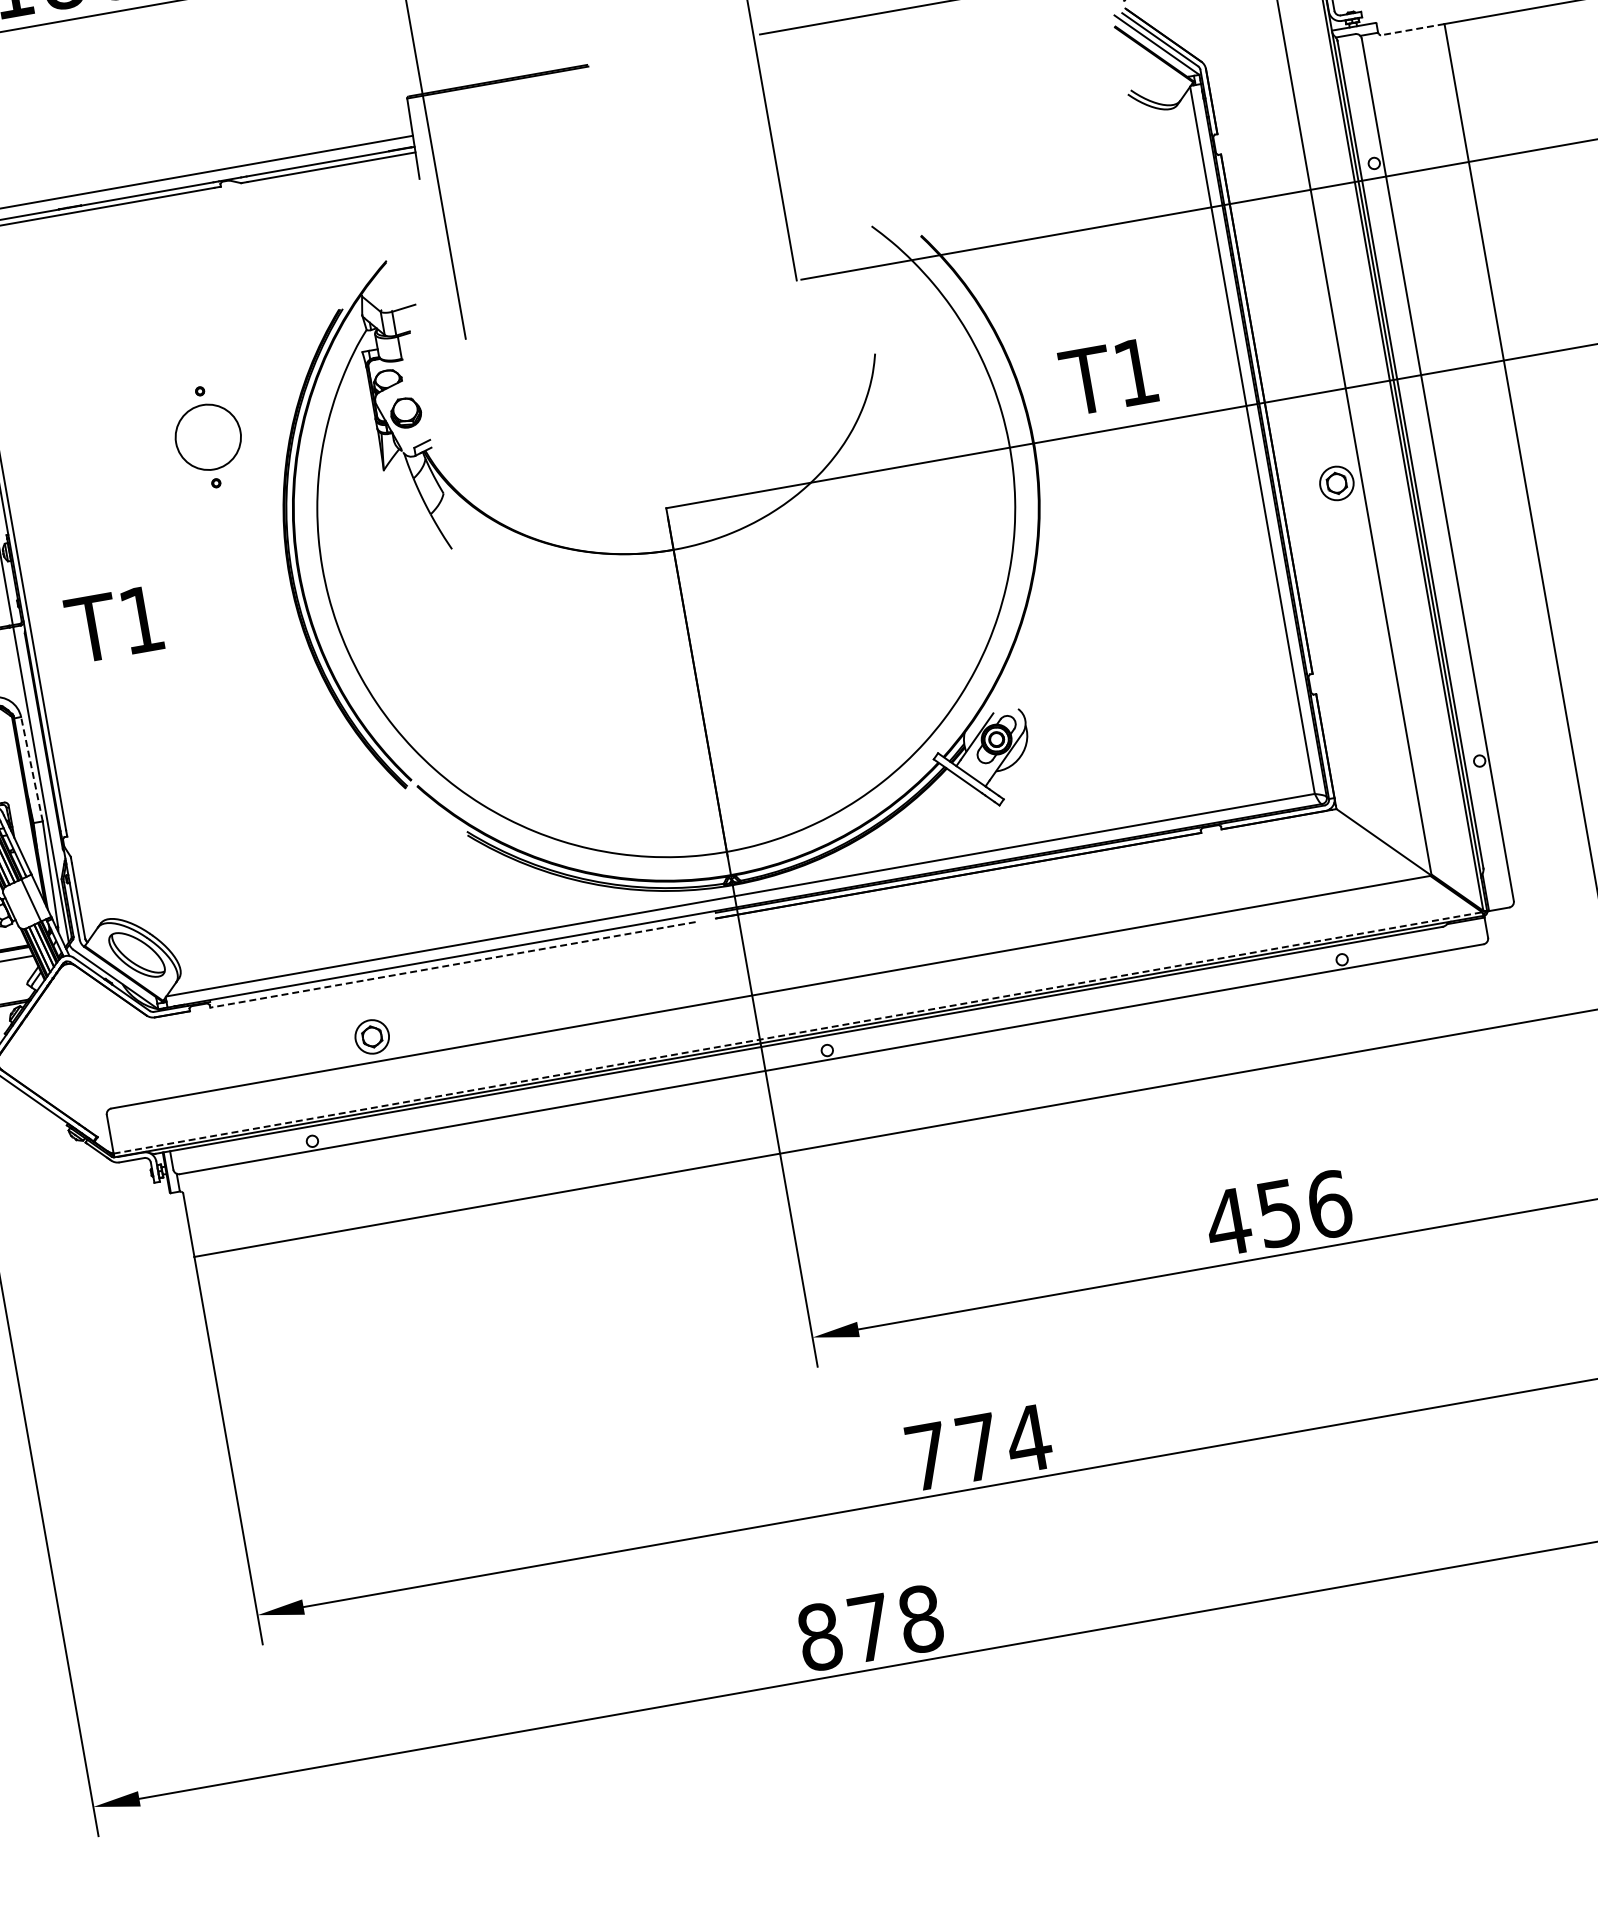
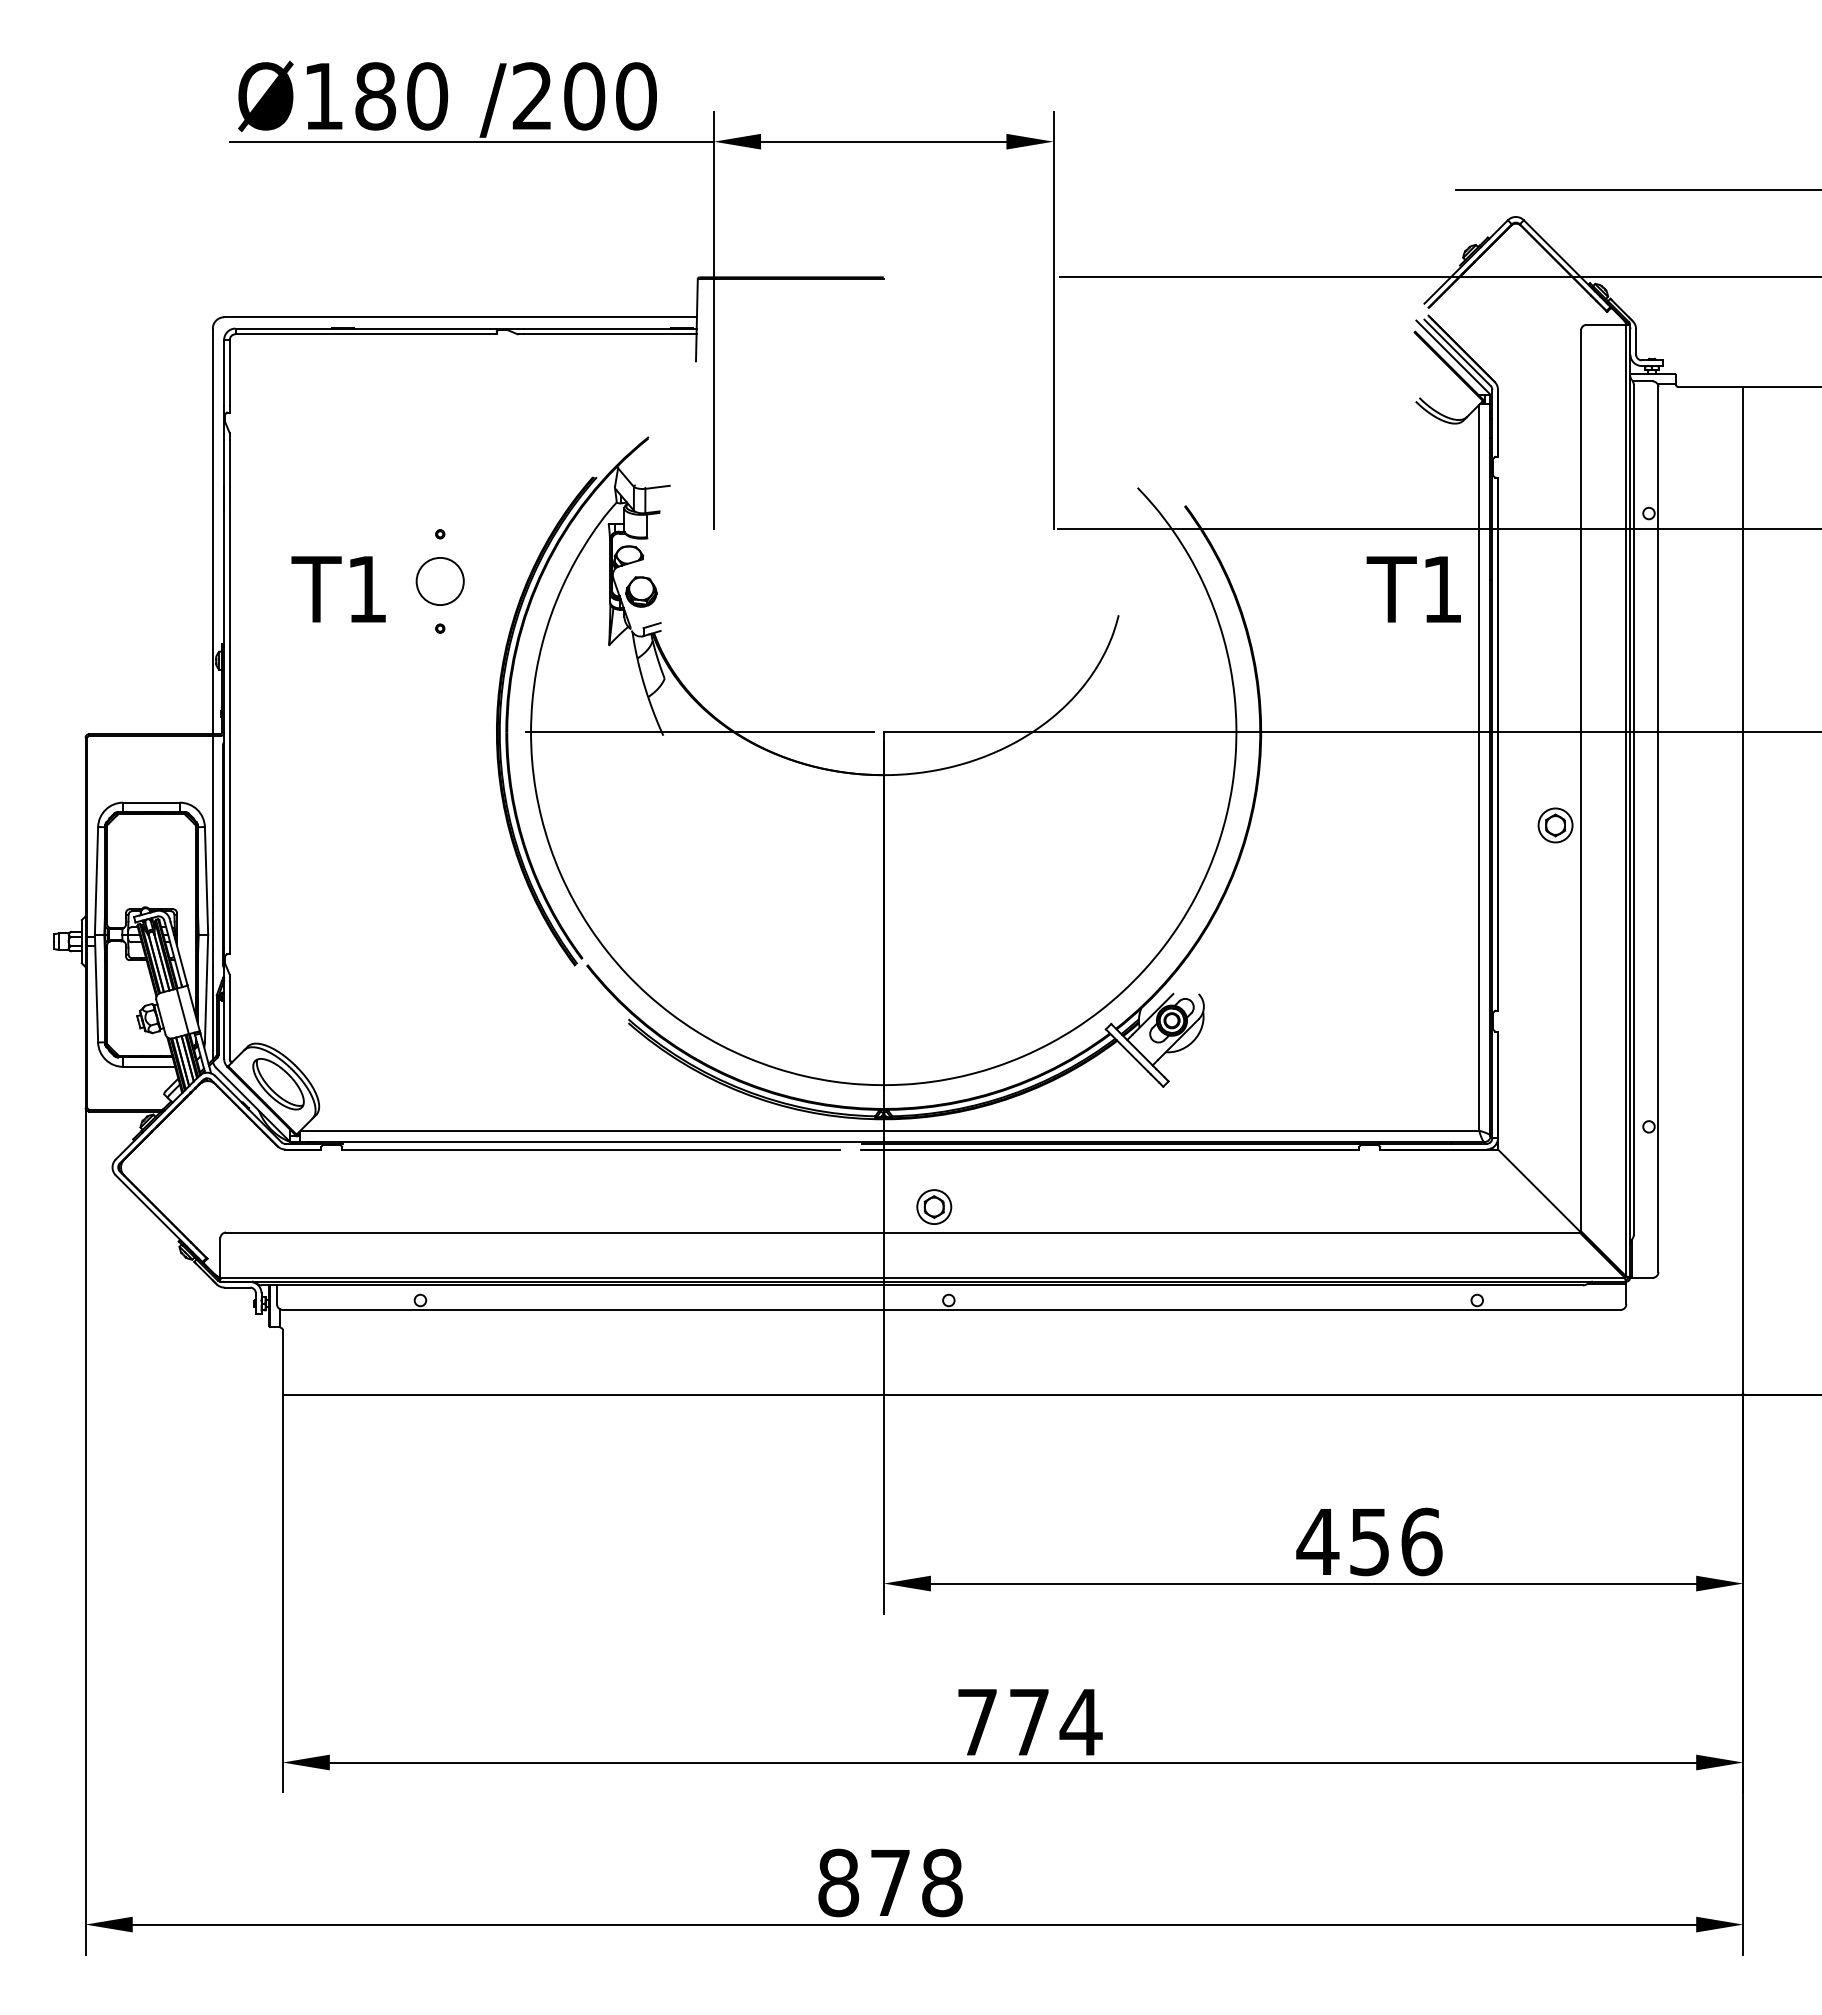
line: (1412, 30) -> (1710, 387), dashed -> solid
text: (1108, 377) -> (1413, 589), moved
circle: (207, 437) -> (439, 581), size x0.71
line: (487, 539) -> (700, 732), added
text: (113, 624) -> (338, 589), moved
line: (31, 768) -> (206, 880), dashed -> solid
line: (452, 964) -> (590, 1149), dashed -> solid
line: (798, 1032) -> (923, 1277), dashed -> solid
part: (372, 1036) -> (934, 1206), moved

